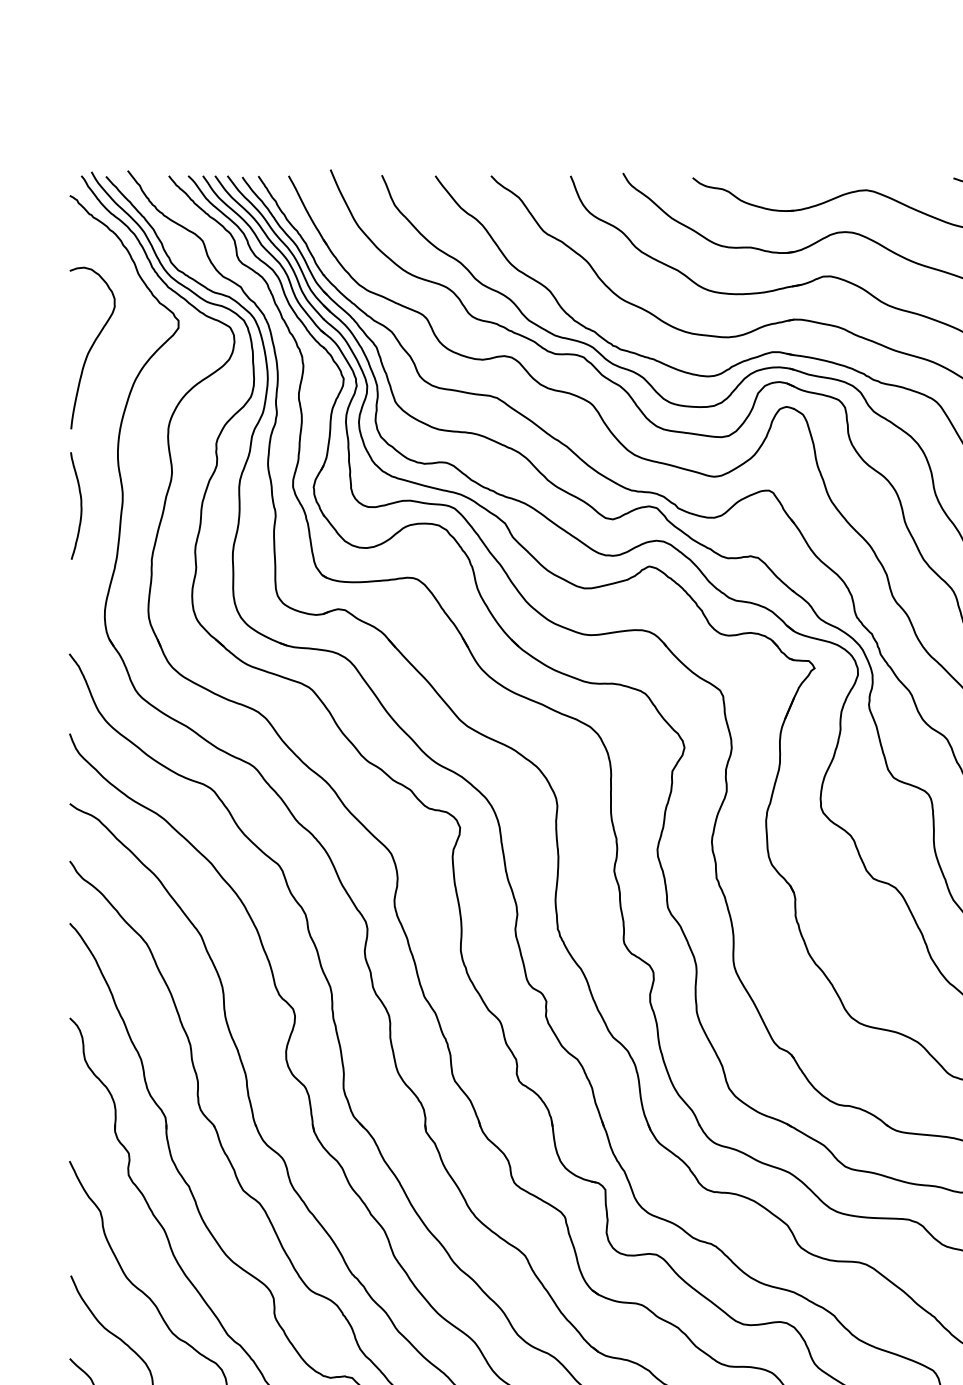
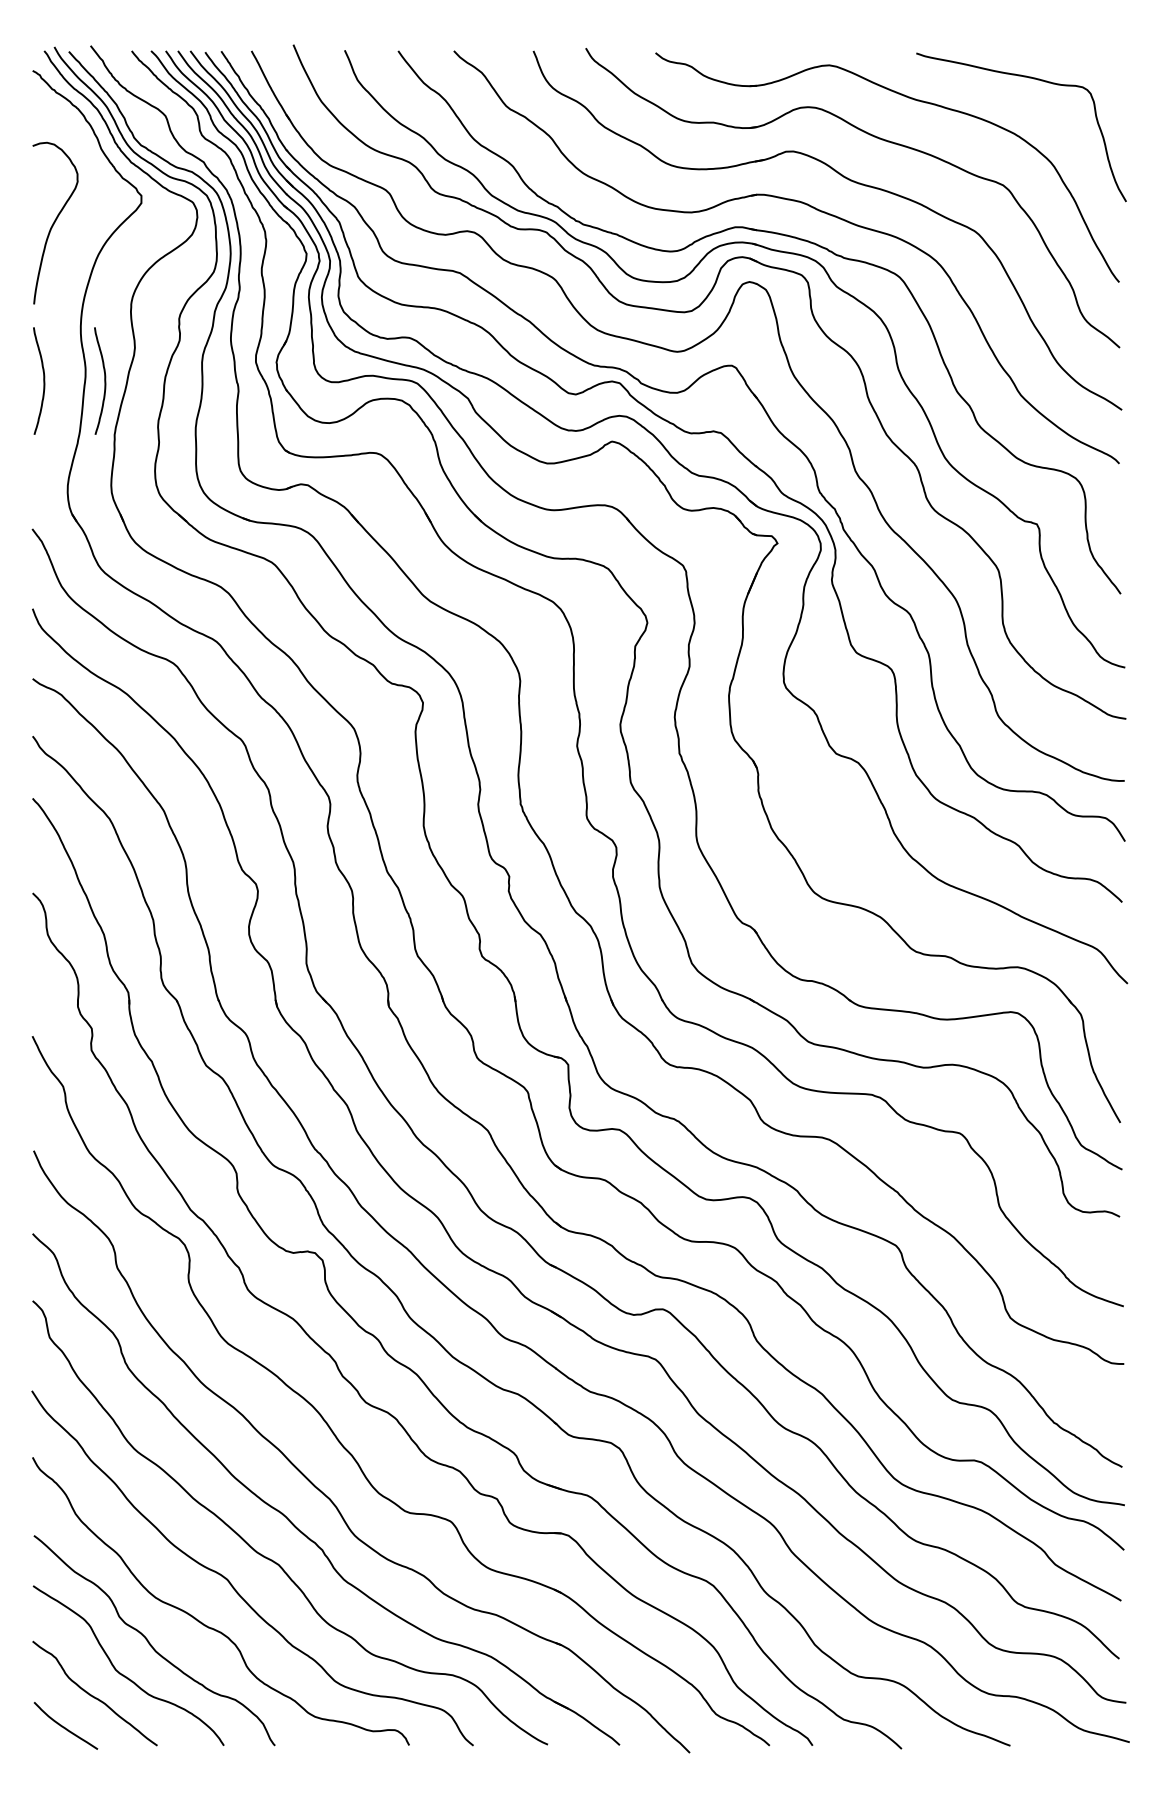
curve: (141, 505) -> (104, 380), added

